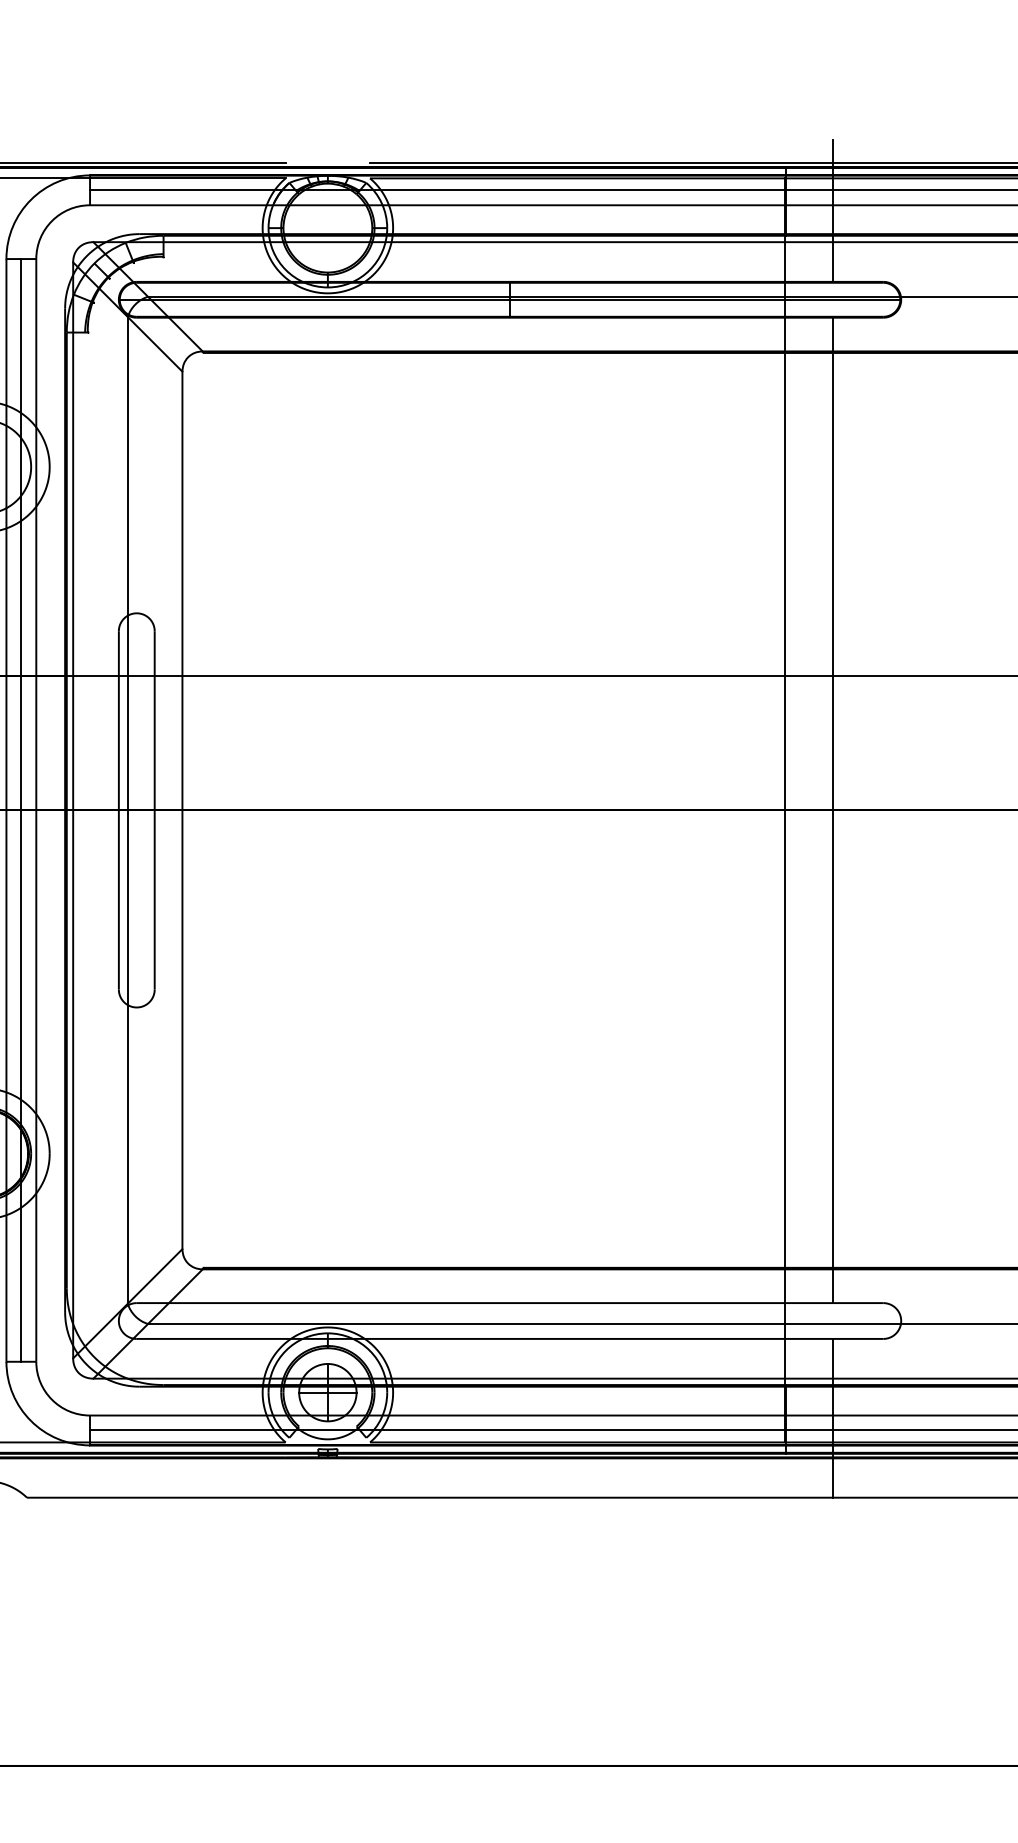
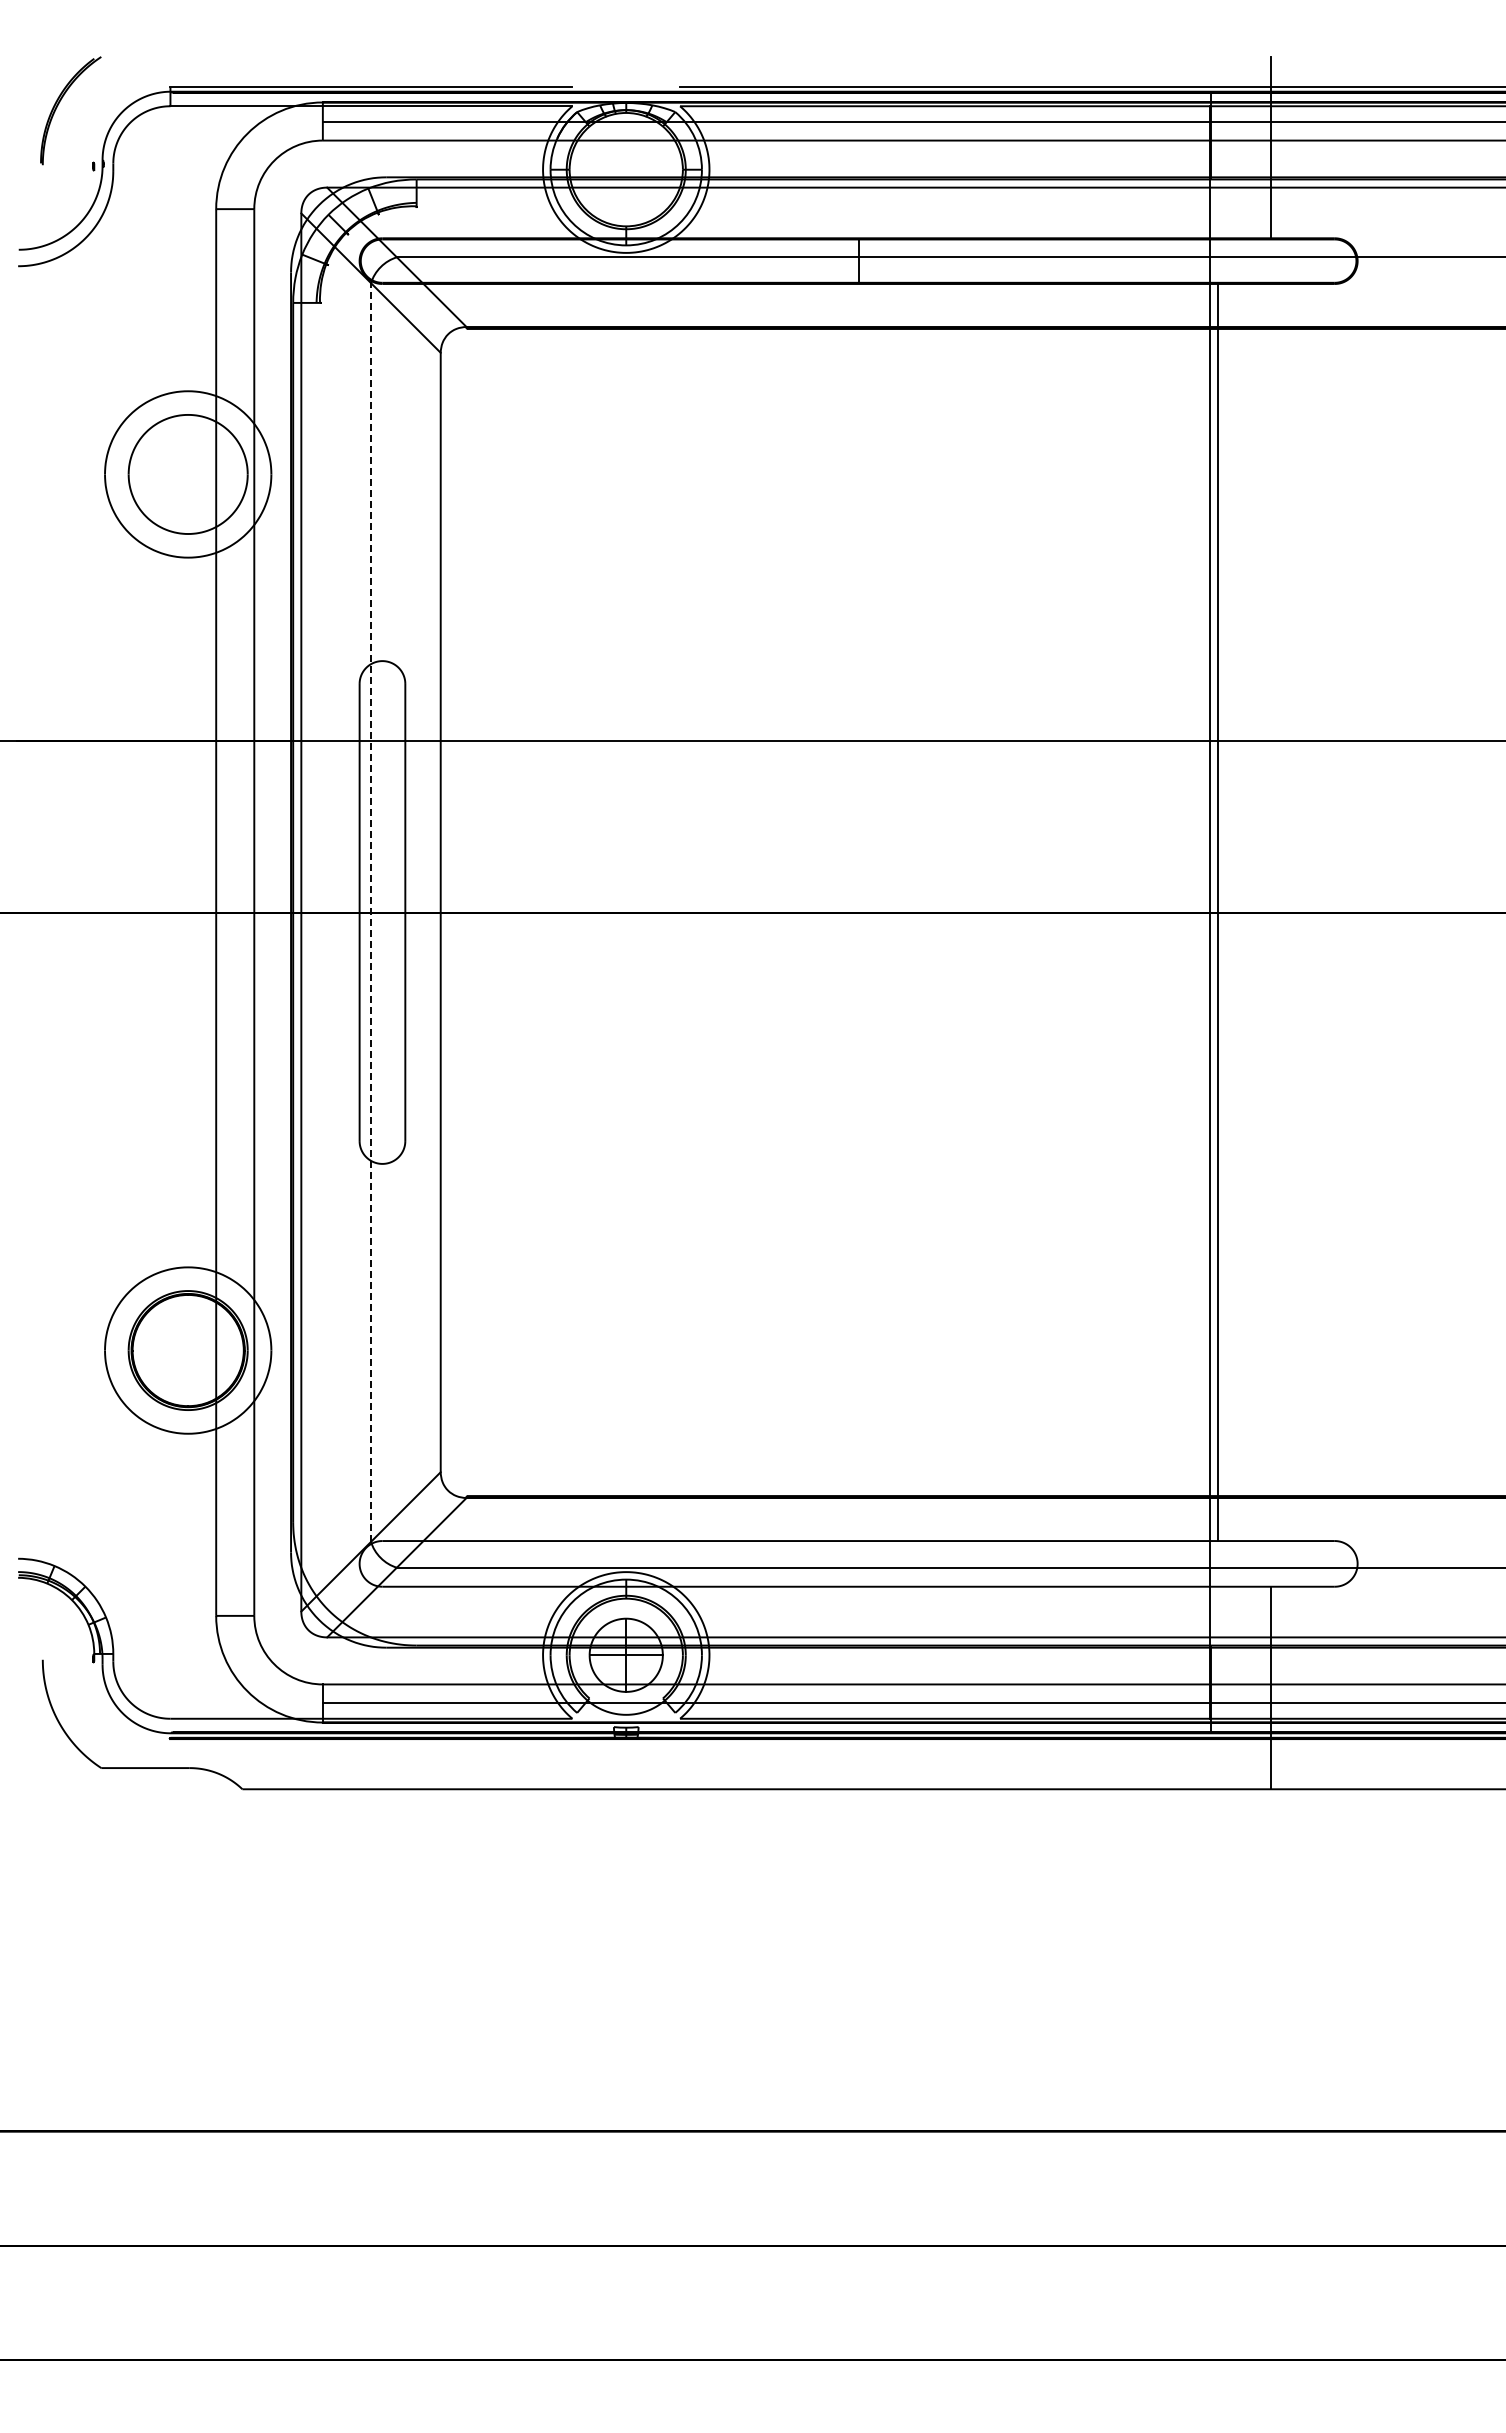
line: (509, 300) -> (858, 261), removed
line: (21, 810) -> (235, 912), removed
line: (128, 810) -> (371, 912), solid -> dashed
line: (833, 810) -> (1218, 912), moved

